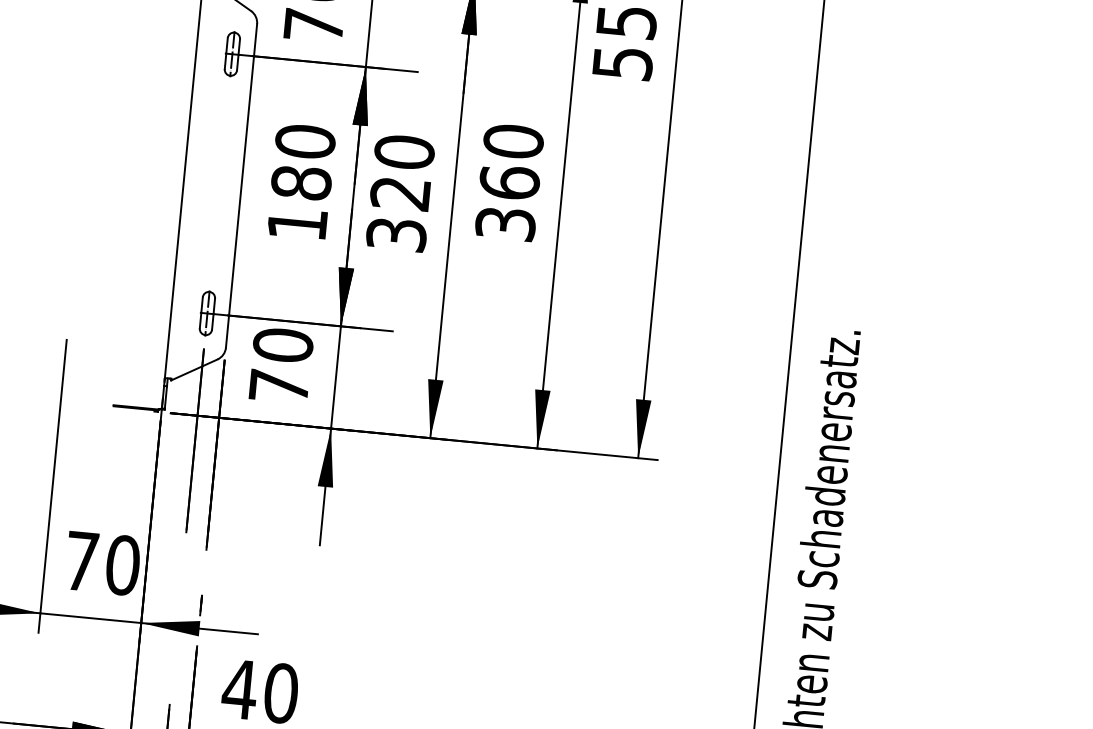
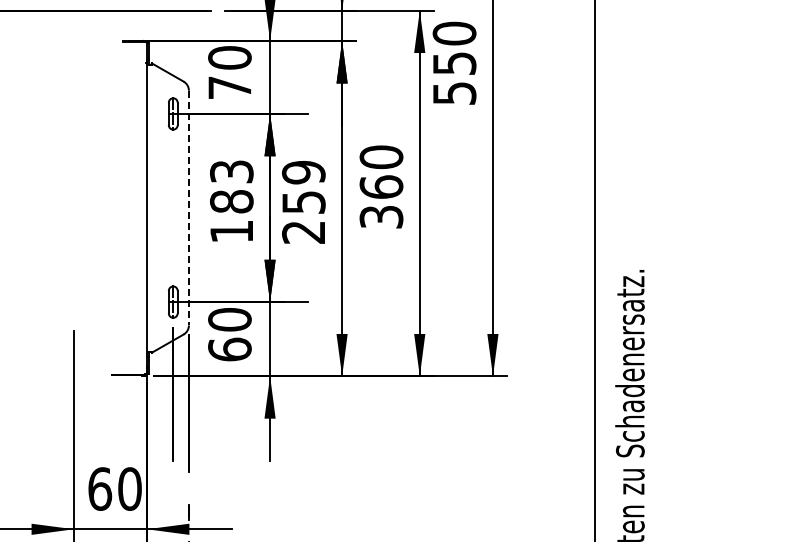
text: (305, 141) -> (231, 171), 180 -> 183
line: (240, 186) -> (188, 208), solid -> dashed
text: (400, 192) -> (303, 201), 320 -> 259
text: (278, 386) -> (229, 349), 70 -> 60
text: (82, 560) -> (100, 488), 70 -> 60

